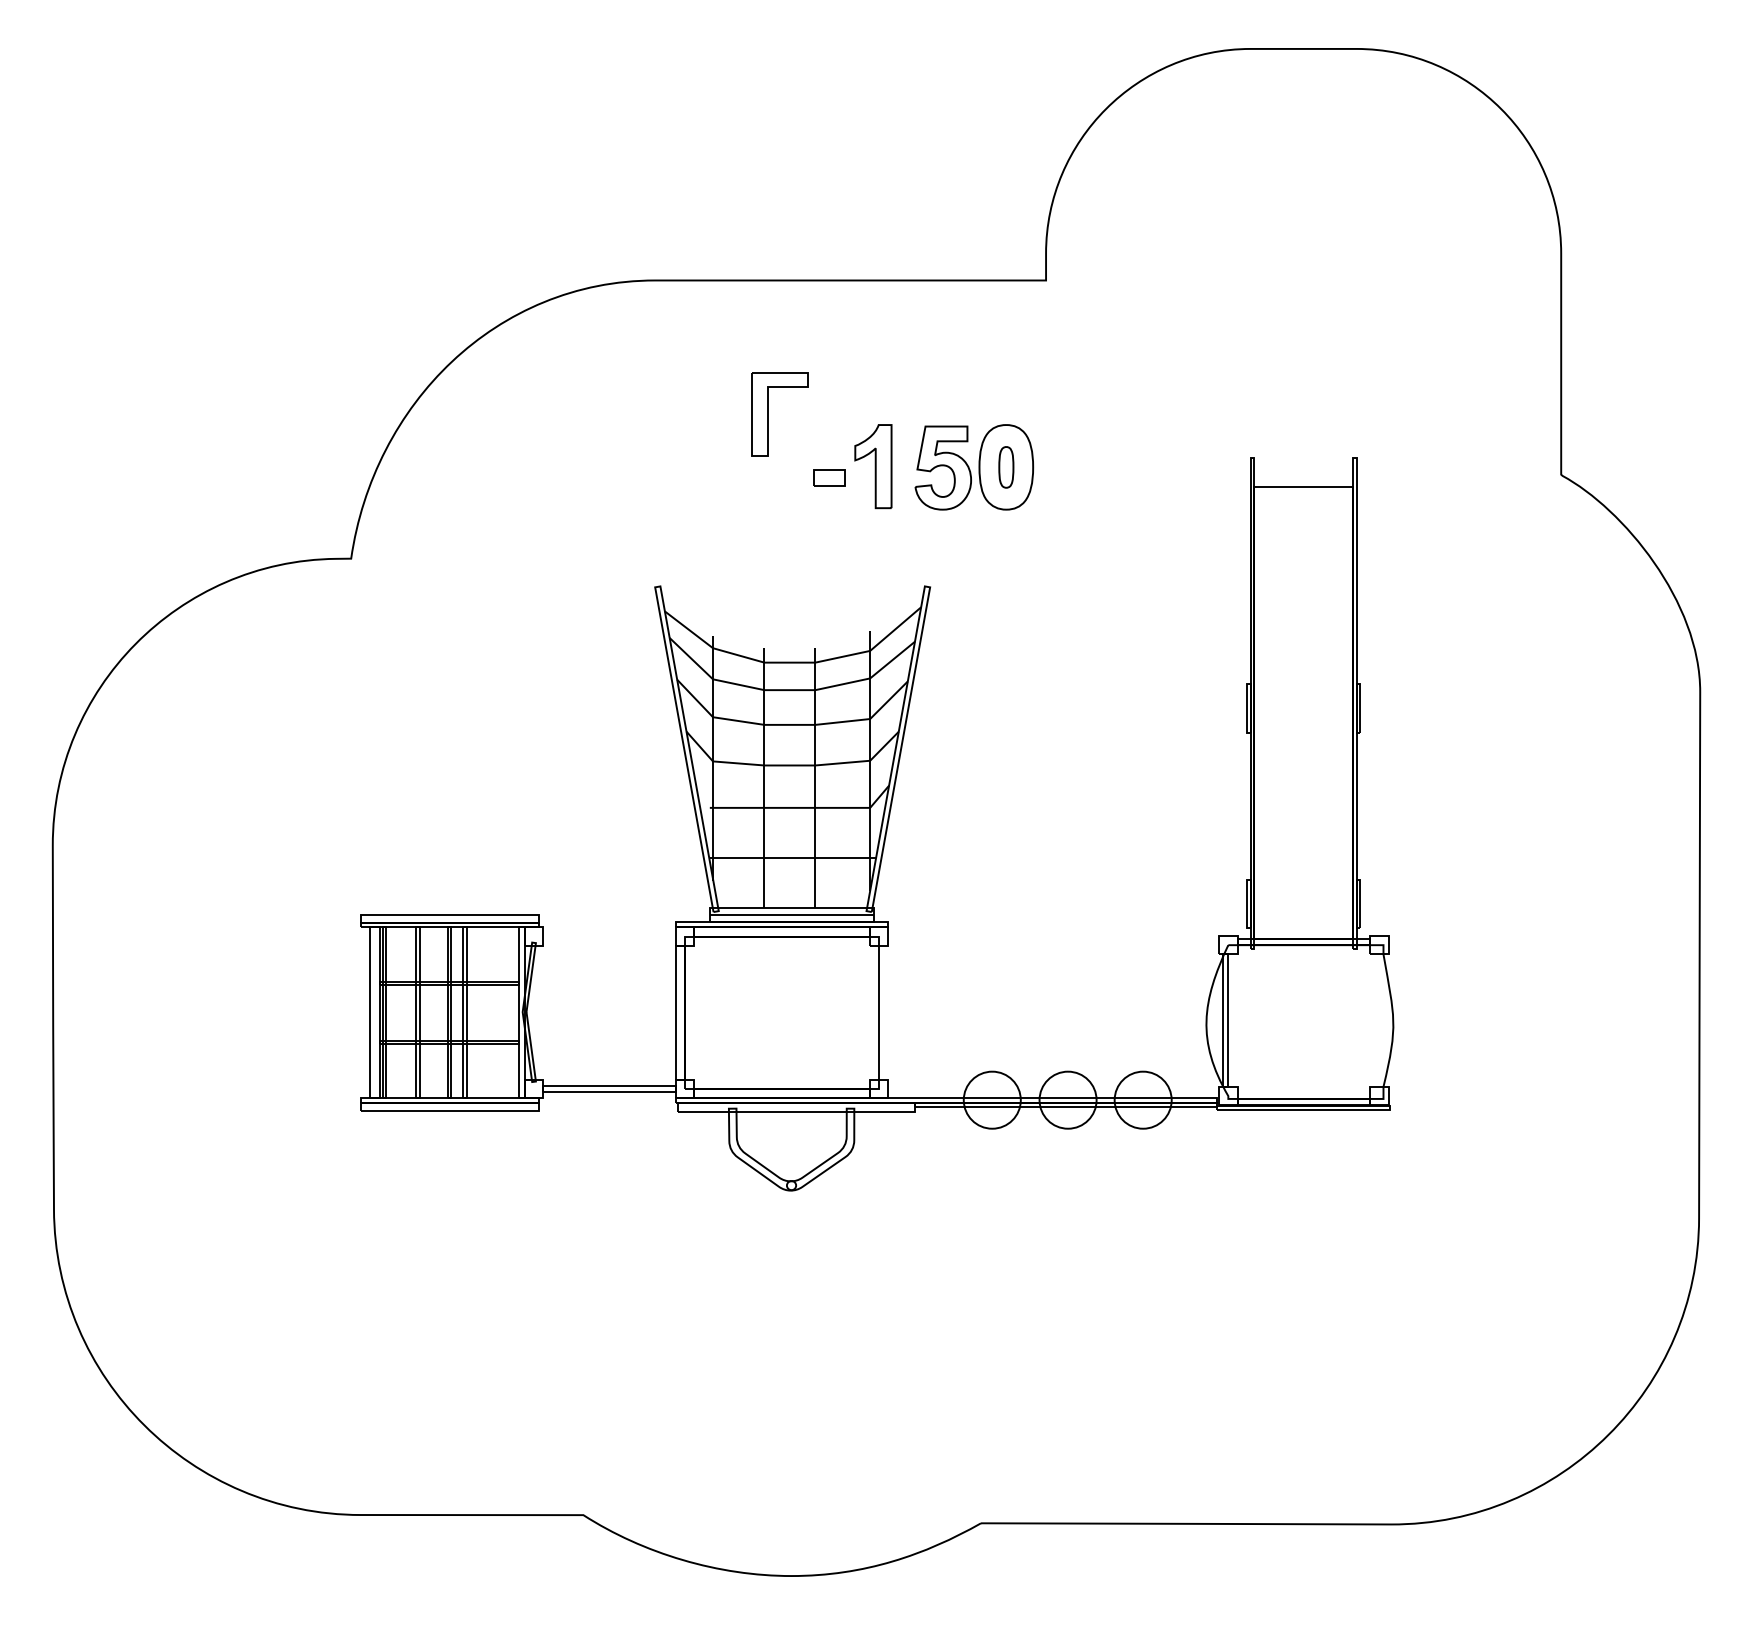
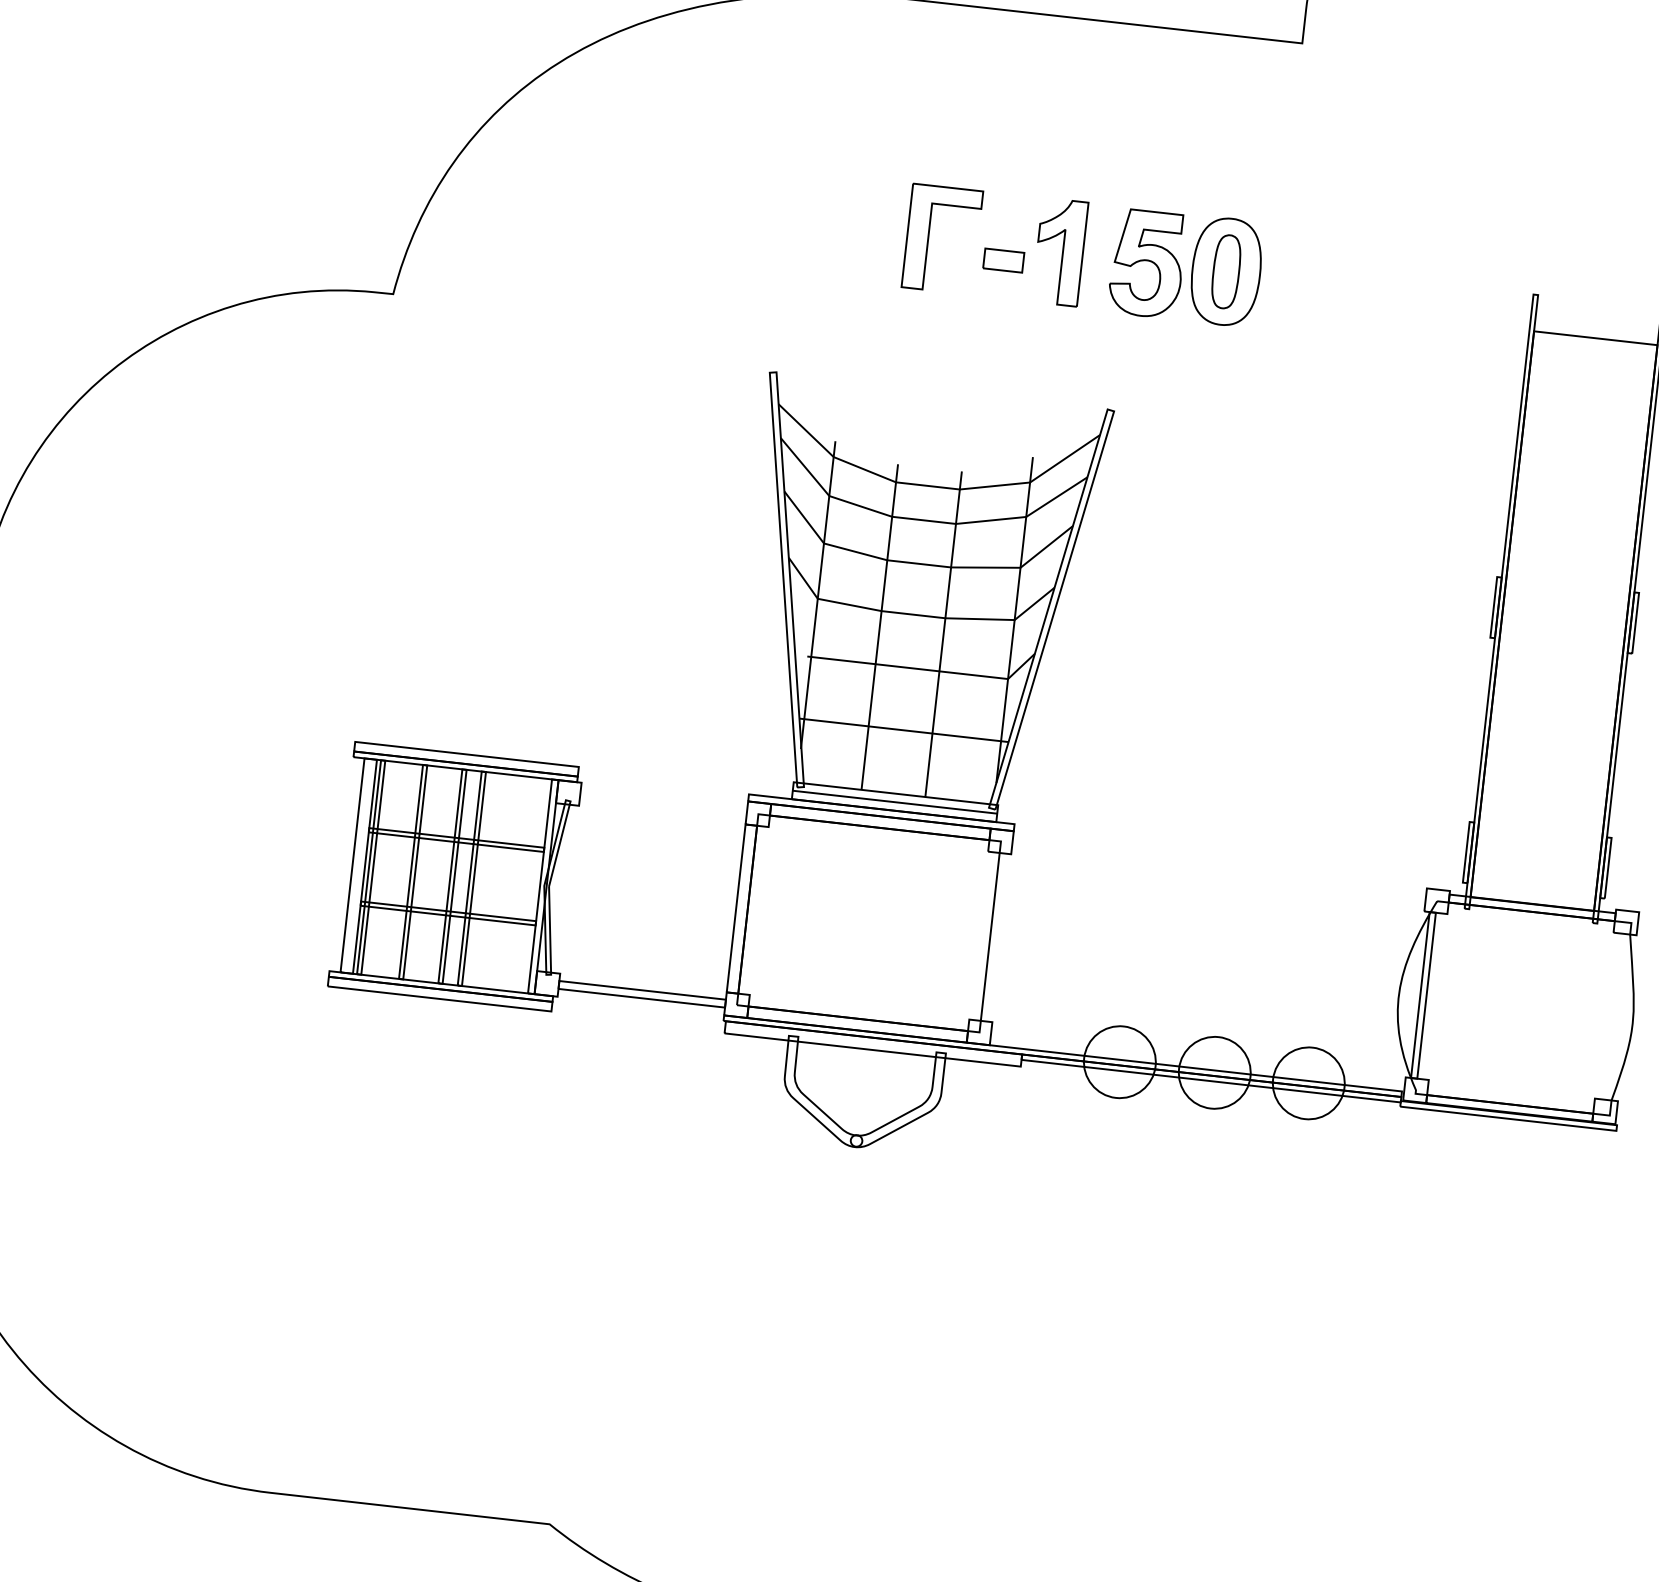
part: (768, 414) -> (928, 237), moved
part: (1006, 467) -> (1226, 272), size x1.43

